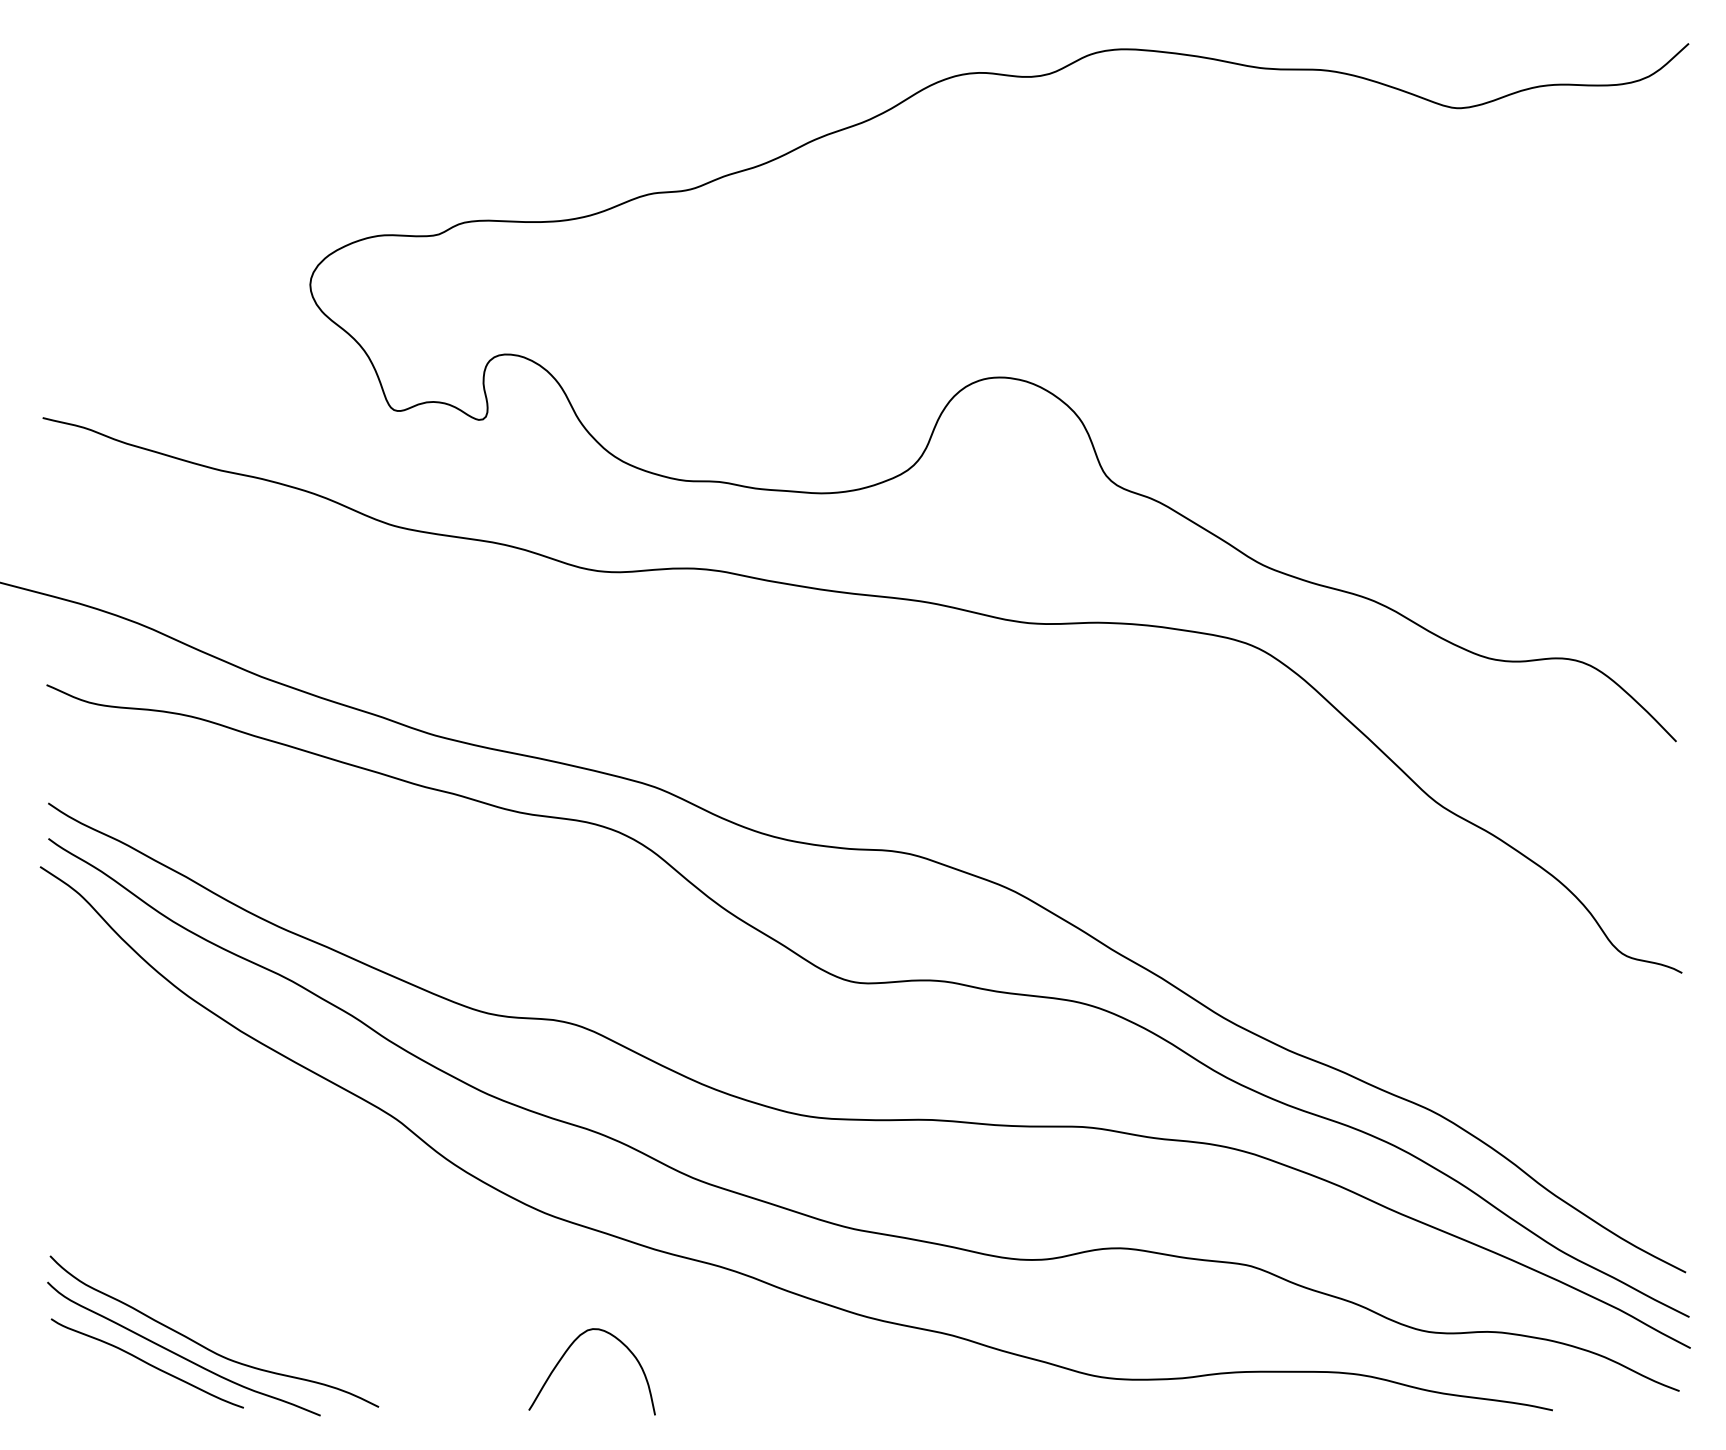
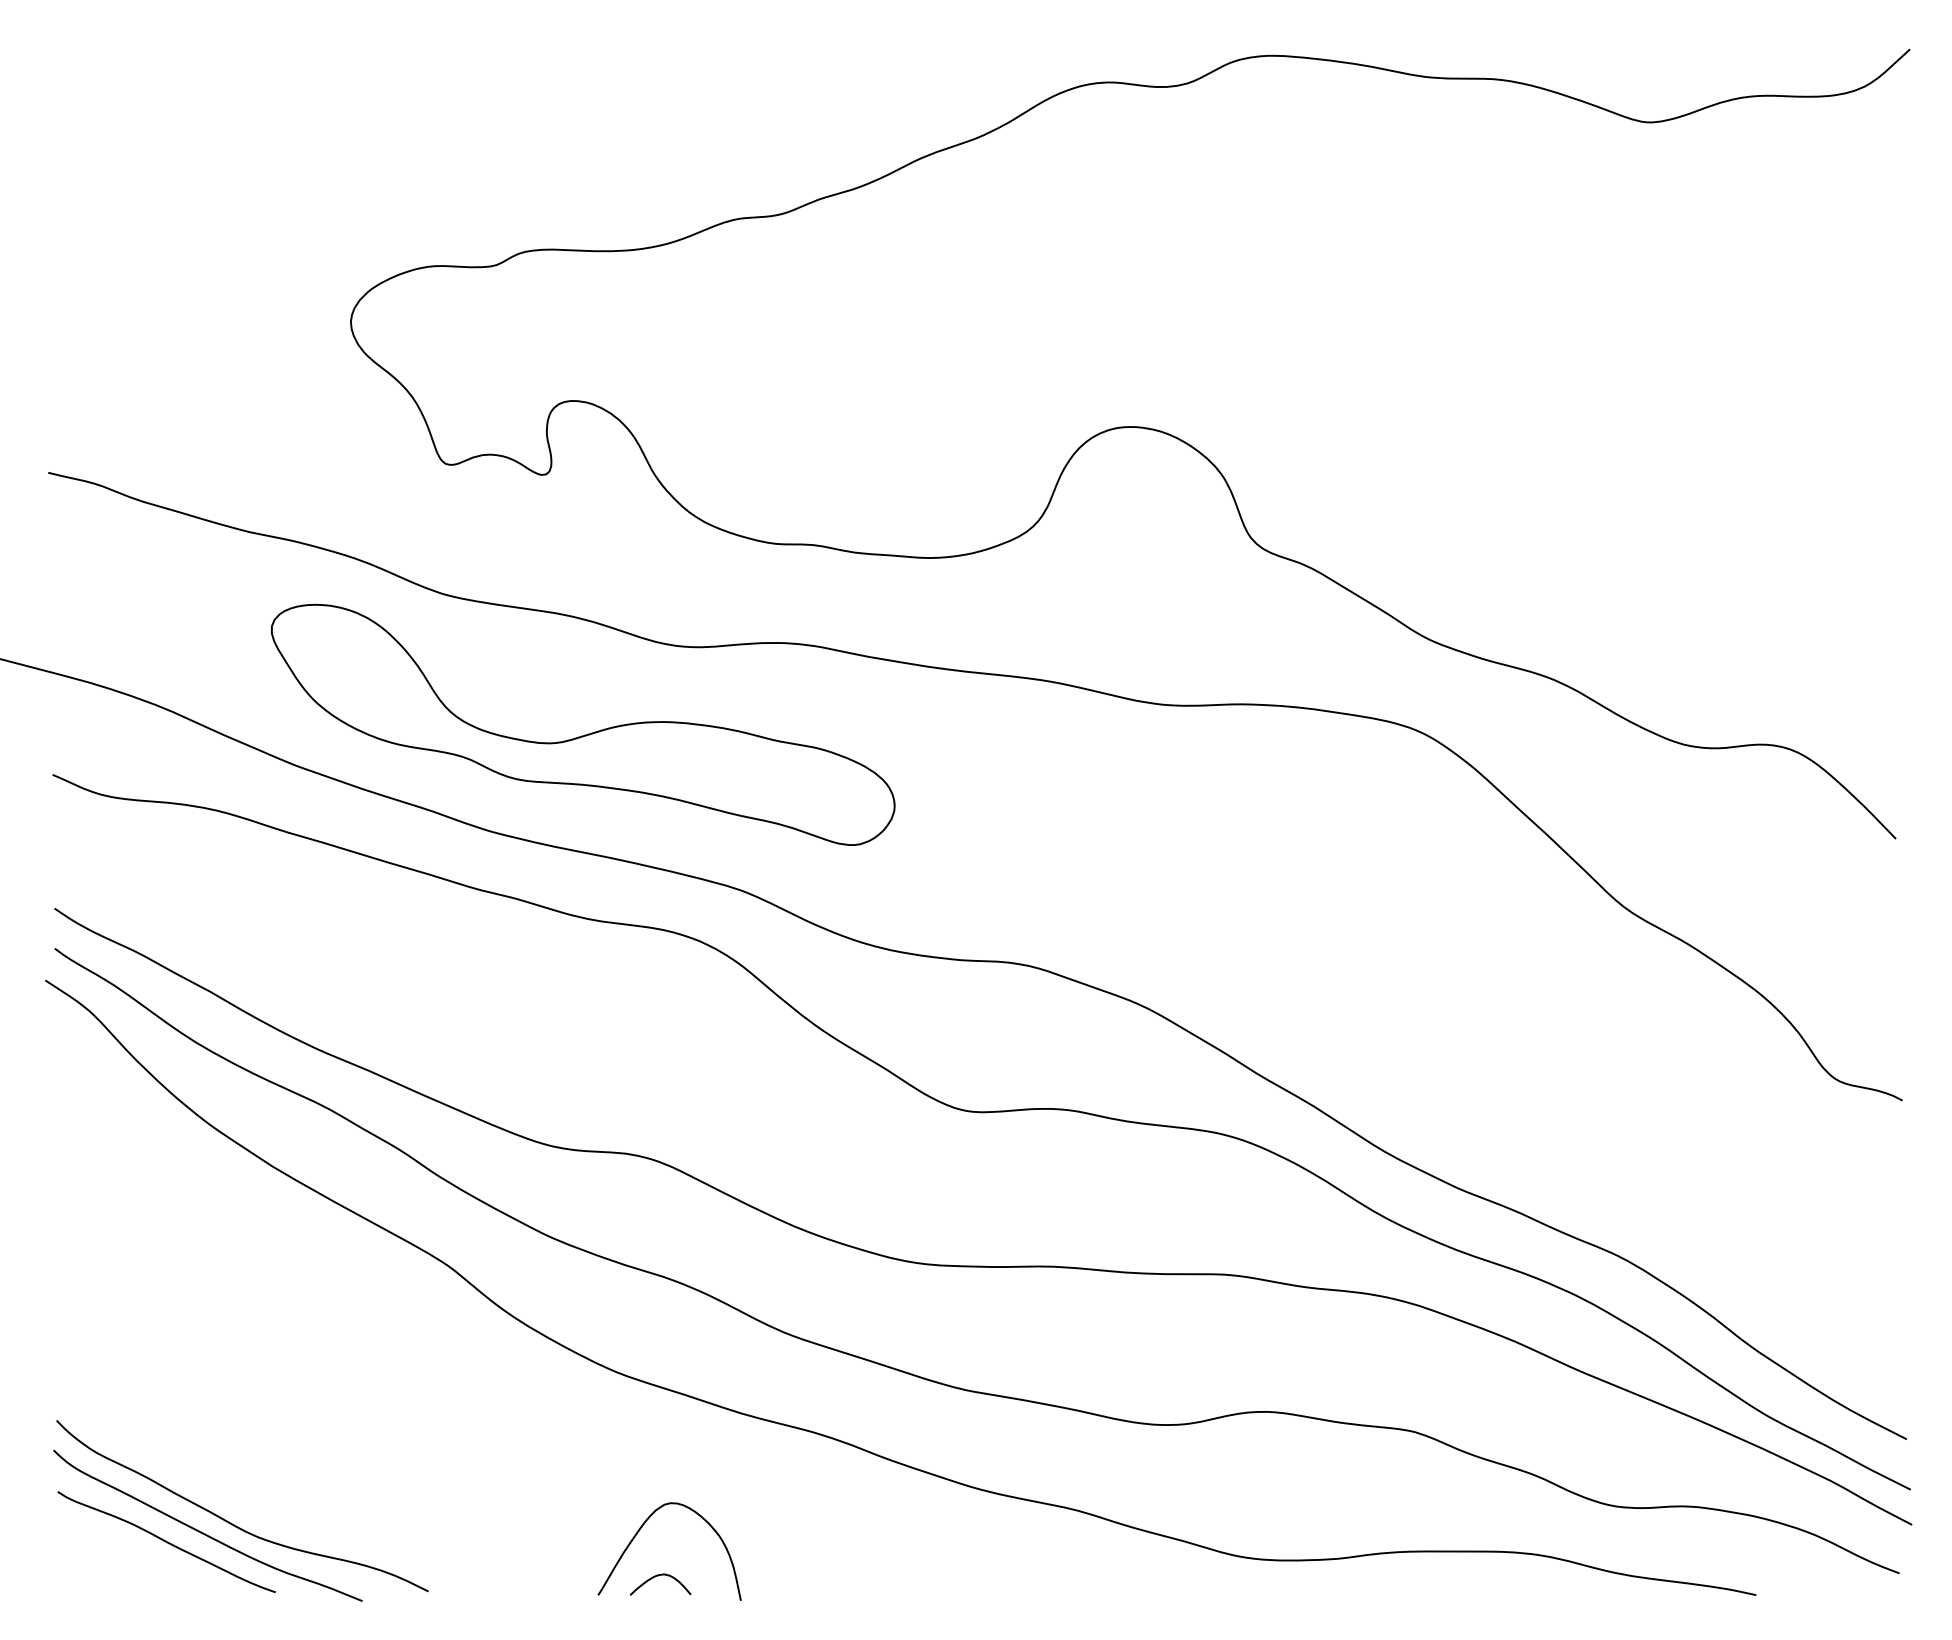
part: (519, 648) -> (587, 733), added
curve: (584, 1393) -> (661, 1576), added

